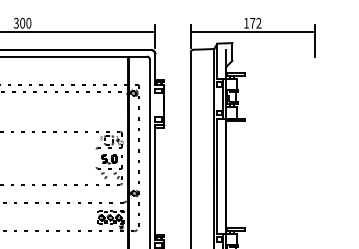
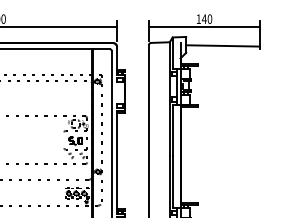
text: (255, 23) -> (206, 19), 172 -> 140
line: (273, 52) -> (222, 45), added

